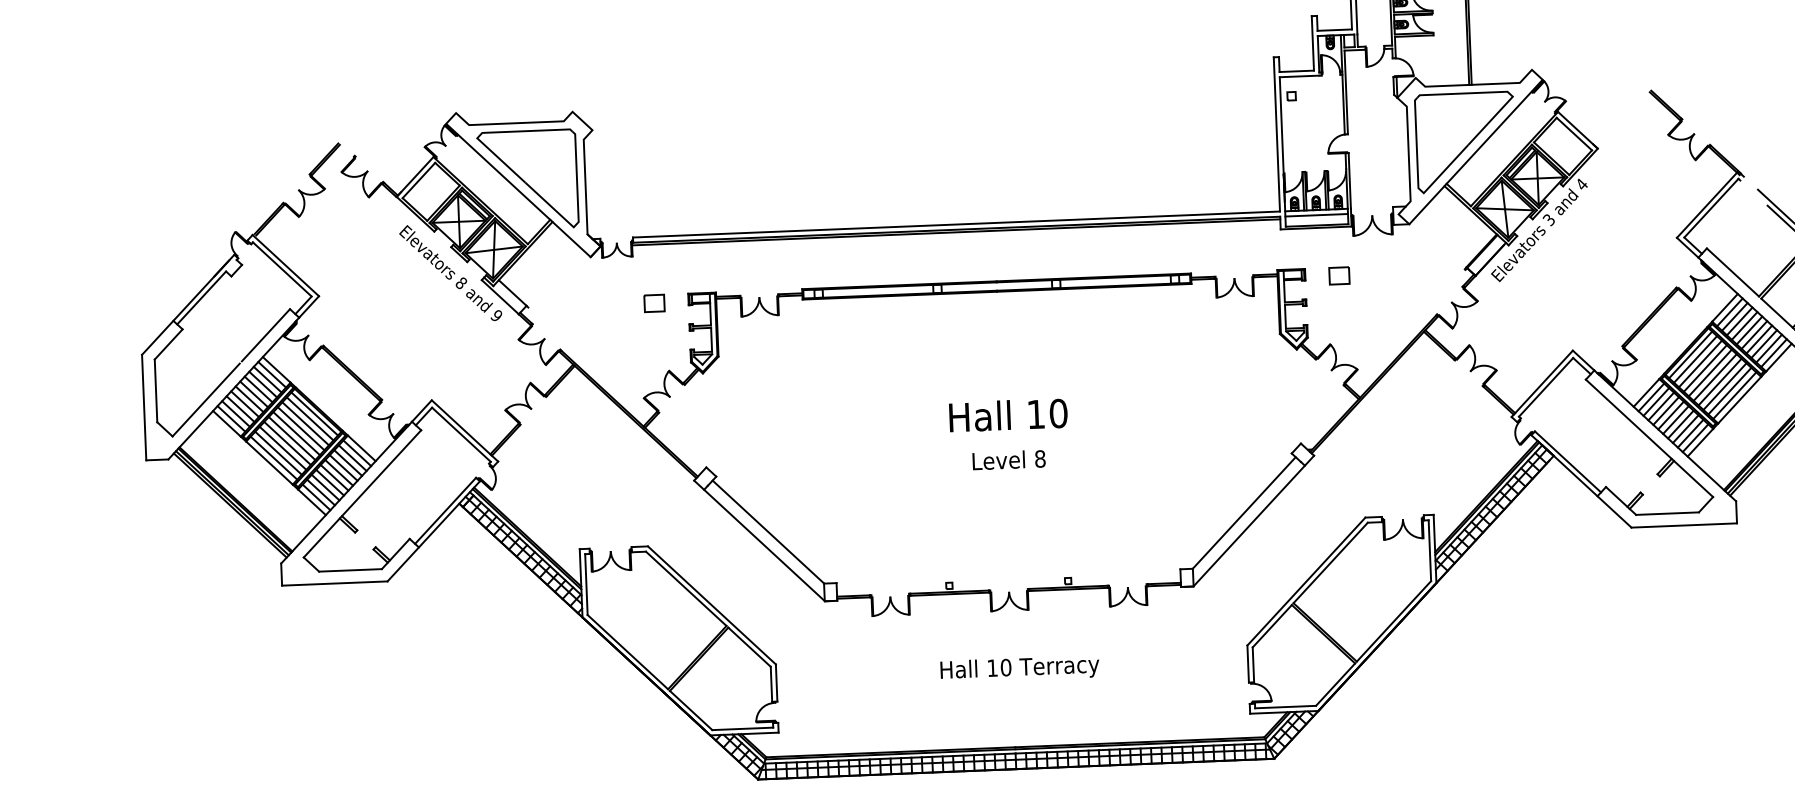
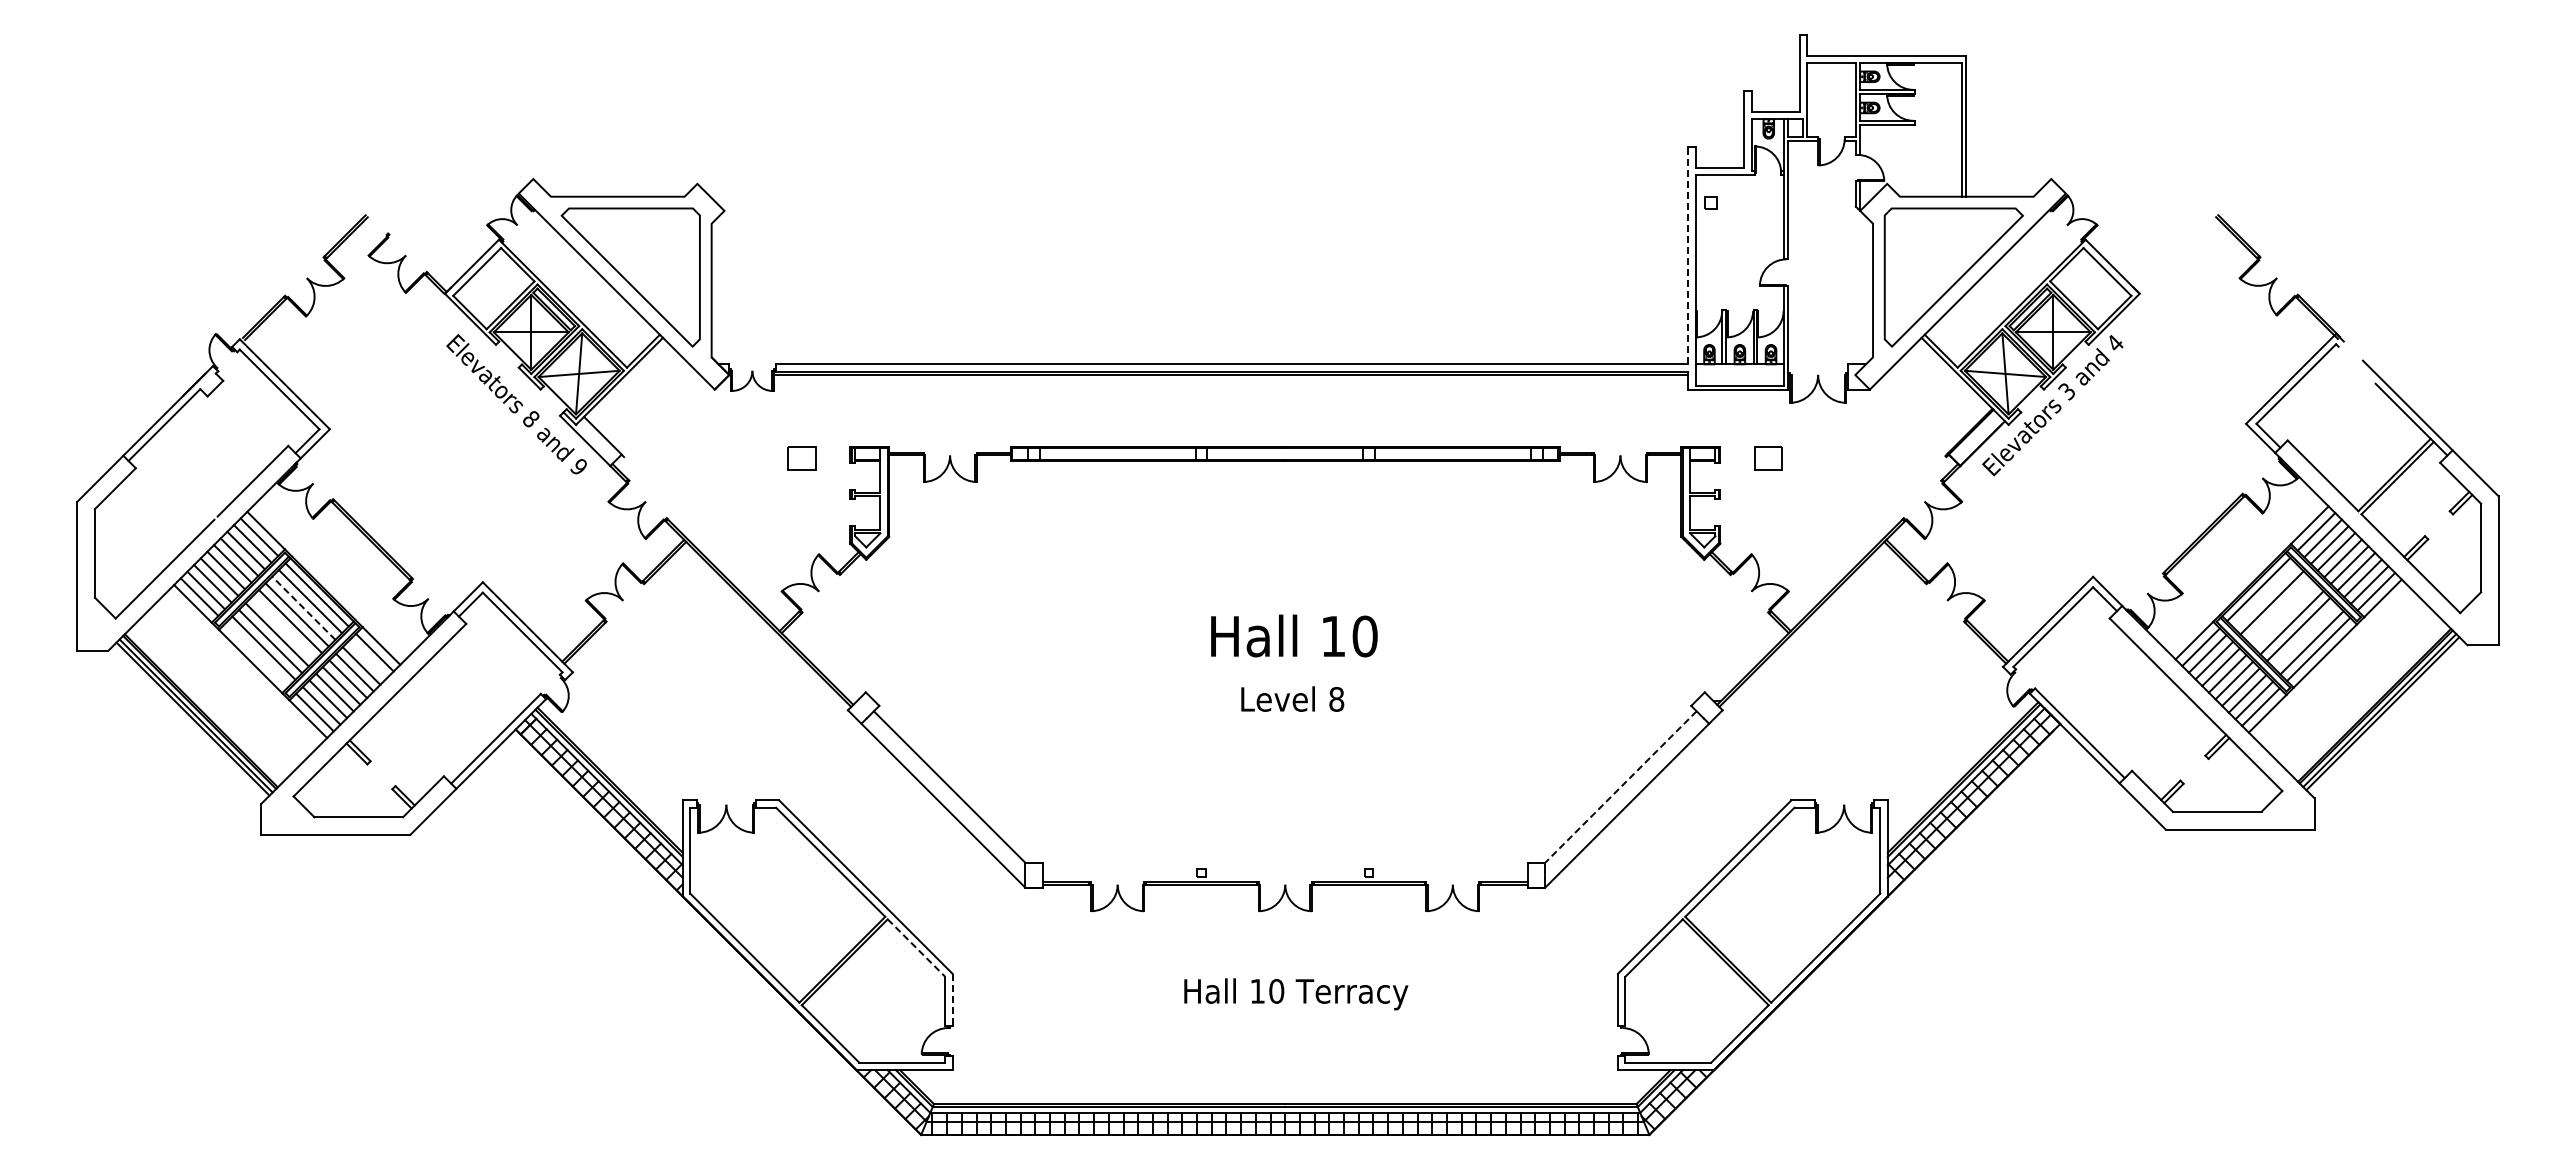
line: (1276, 134) -> (1688, 255), solid -> dashed
line: (1316, 215) -> (1739, 371), removed
line: (1695, 358) -> (2265, 595), removed
line: (1705, 368) -> (2278, 609), removed
line: (1710, 372) -> (2285, 615), removed
line: (1724, 386) -> (2304, 635), removed
line: (305, 423) -> (303, 608), solid -> dashed
line: (291, 438) -> (283, 627), removed
line: (273, 457) -> (256, 654), removed
line: (352, 458) -> (368, 659), removed
line: (1243, 513) -> (1620, 787), solid -> dashed
line: (749, 647) -> (916, 948), solid -> dashed
line: (776, 683) -> (952, 1000), solid -> dashed

